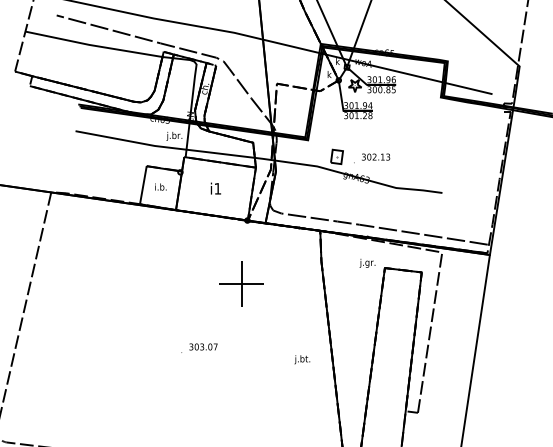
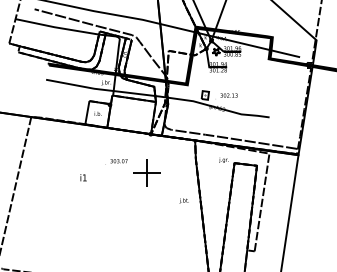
text: (215, 188) -> (83, 177), moved
text: (199, 347) -> (116, 161), moved
text: (301, 358) -> (183, 200), moved

